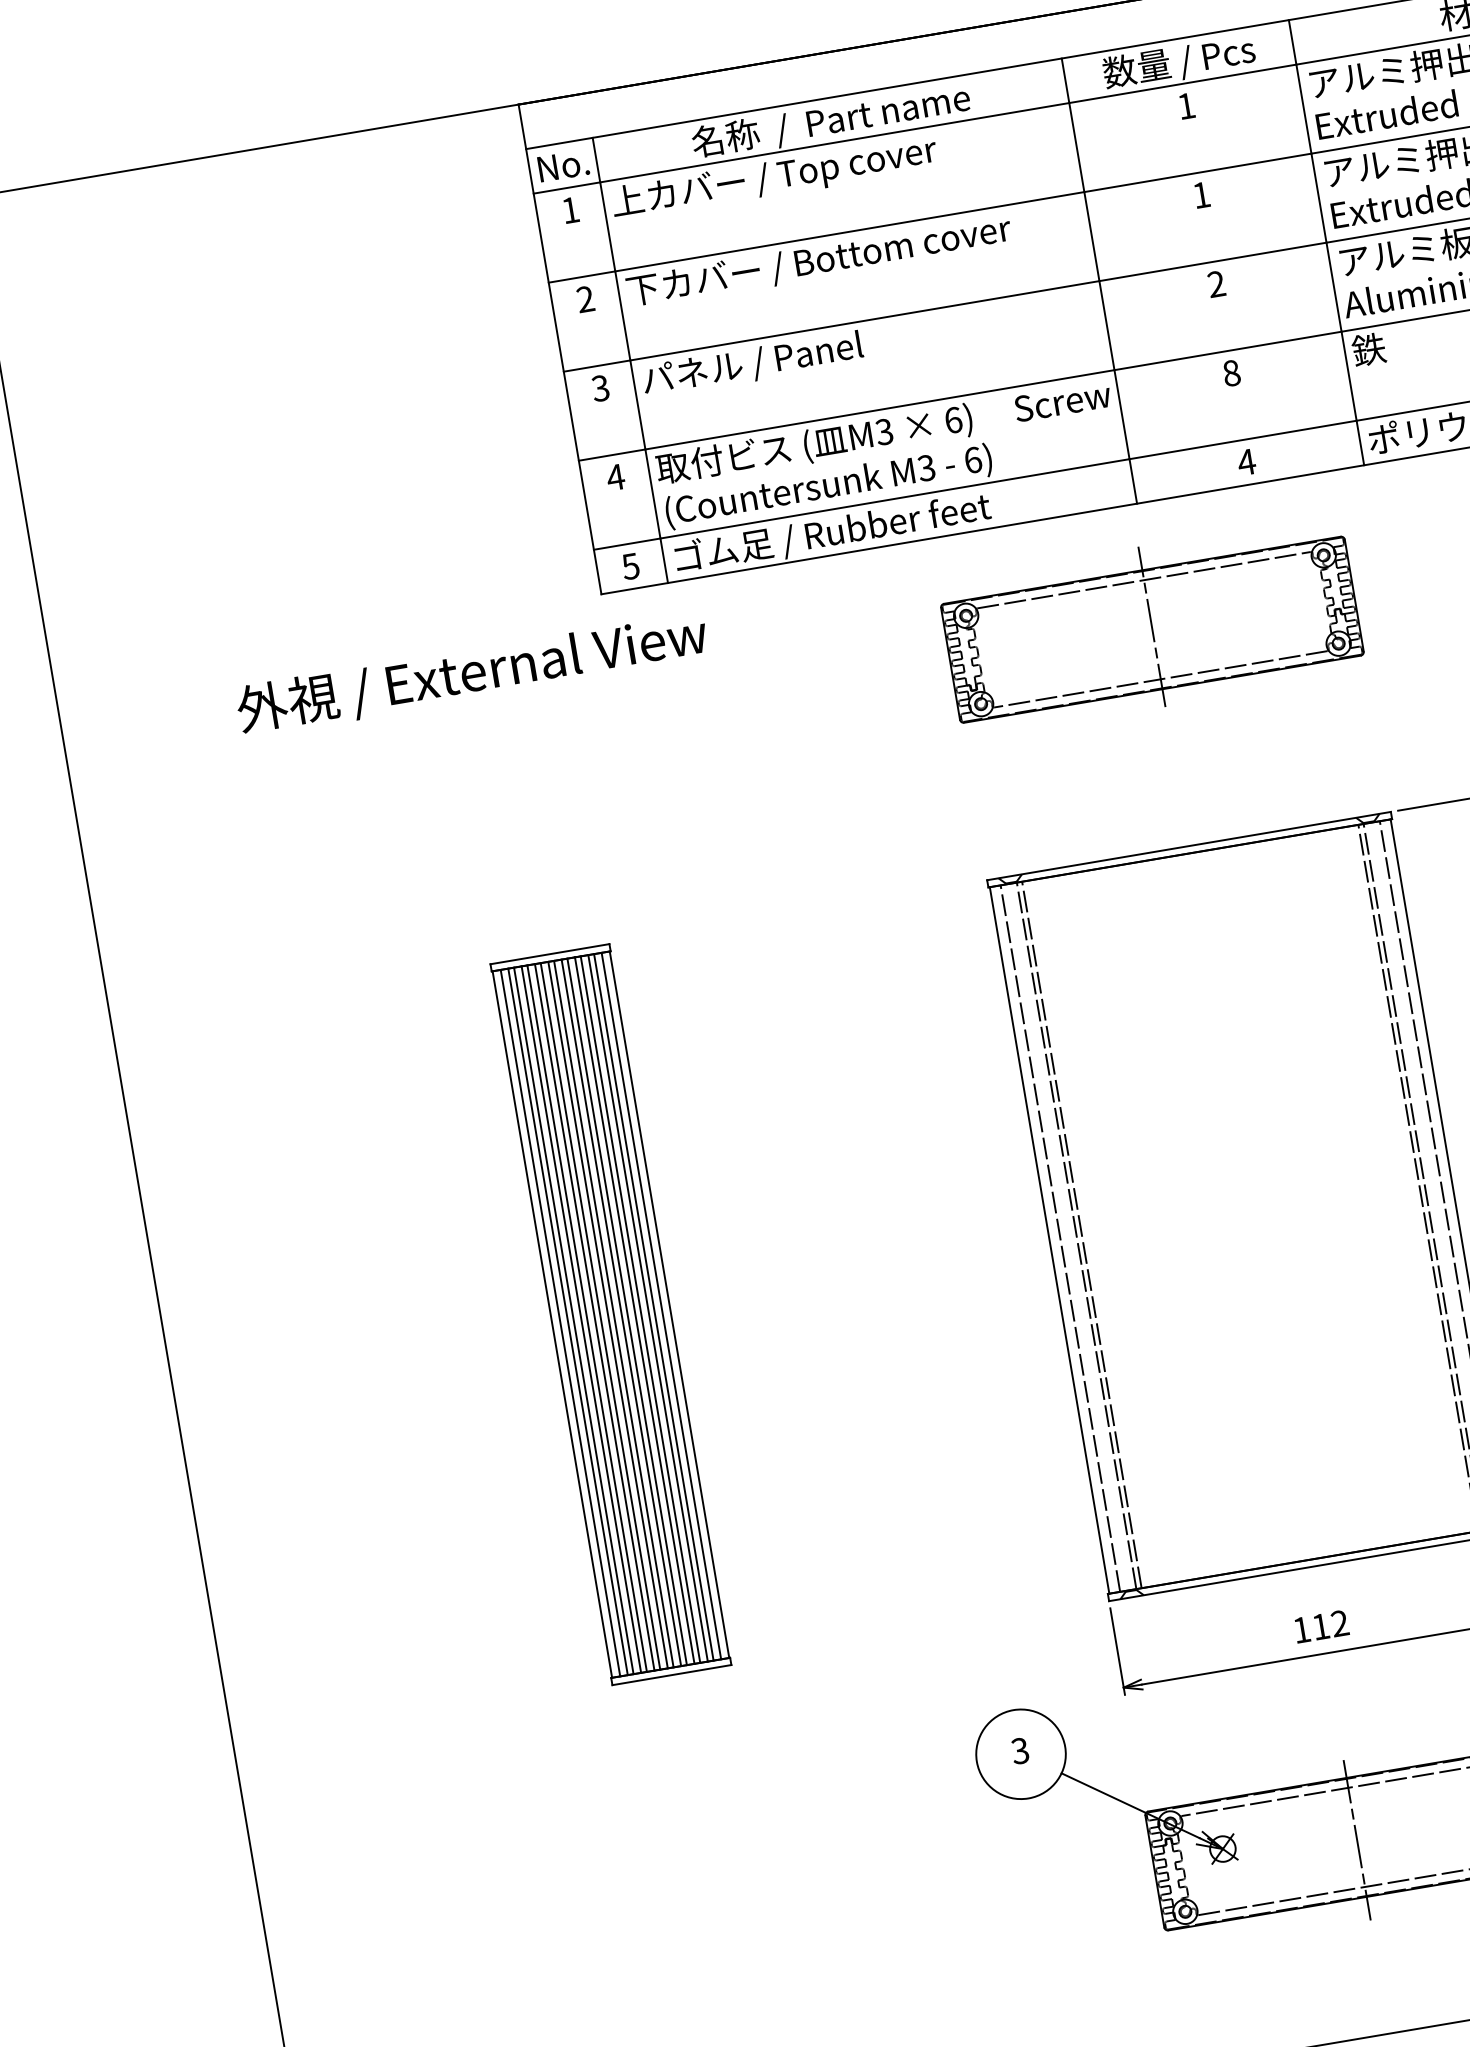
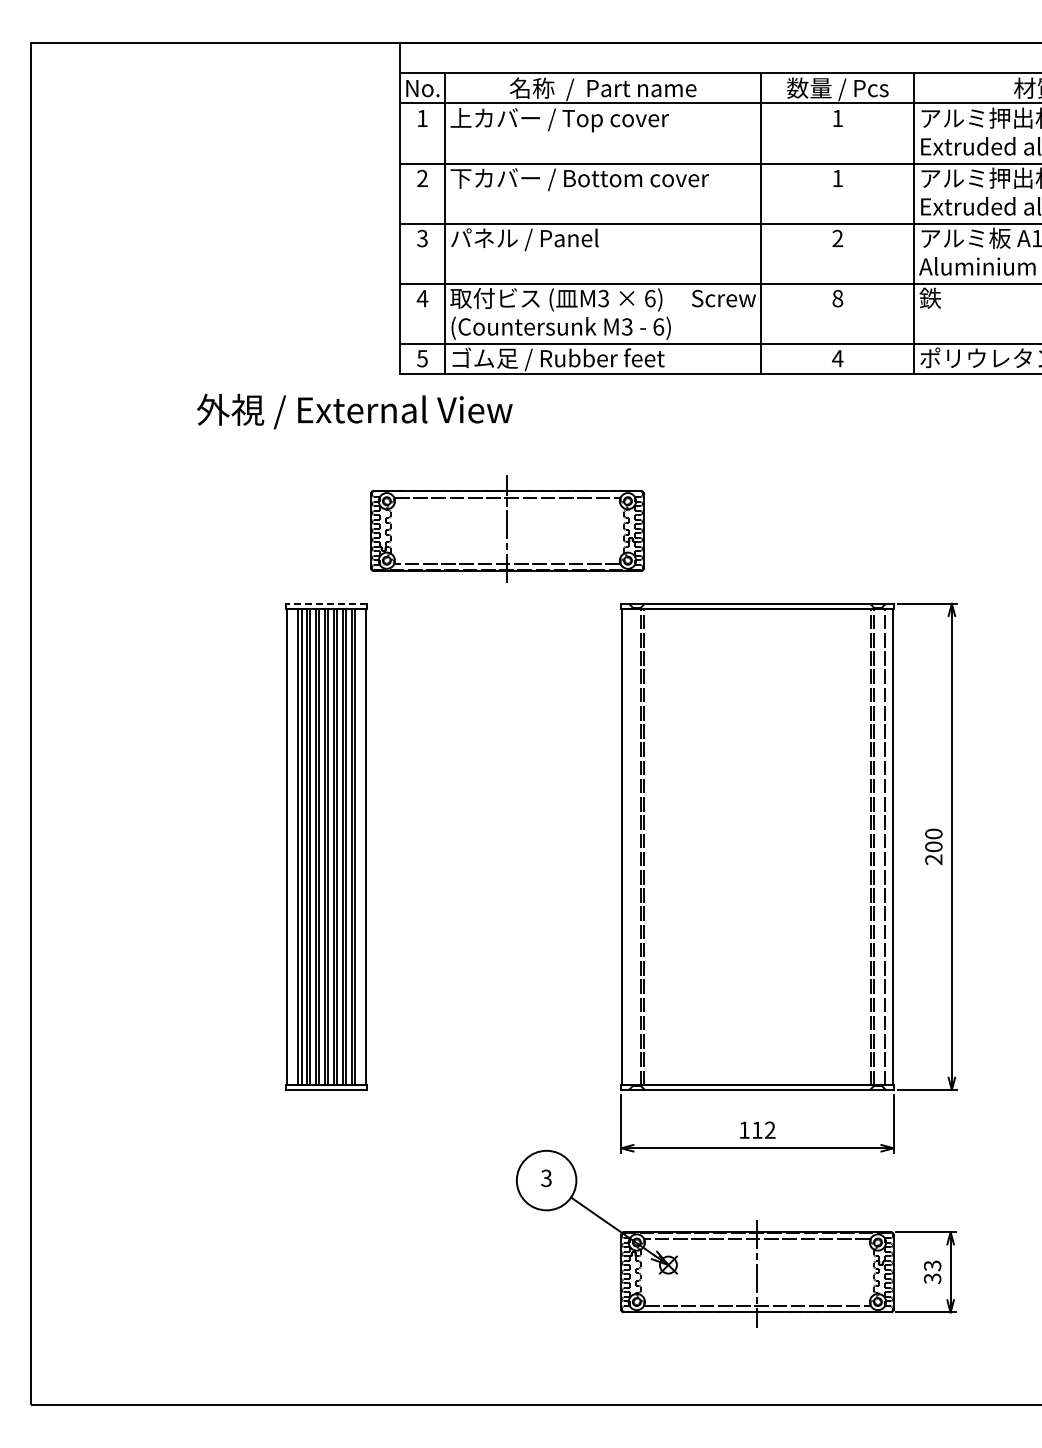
part: (1151, 626) -> (507, 528), moved
text: (472, 673) -> (354, 411), moved
line: (549, 953) -> (326, 603), solid -> dashed
line: (1060, 1238) -> (629, 846), removed
line: (661, 1305) -> (360, 846), removed
line: (560, 1322) -> (292, 846), removed

